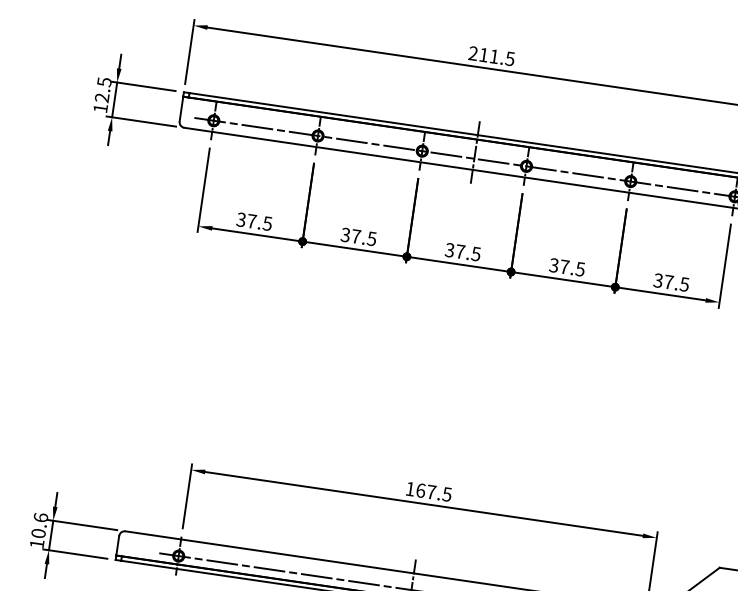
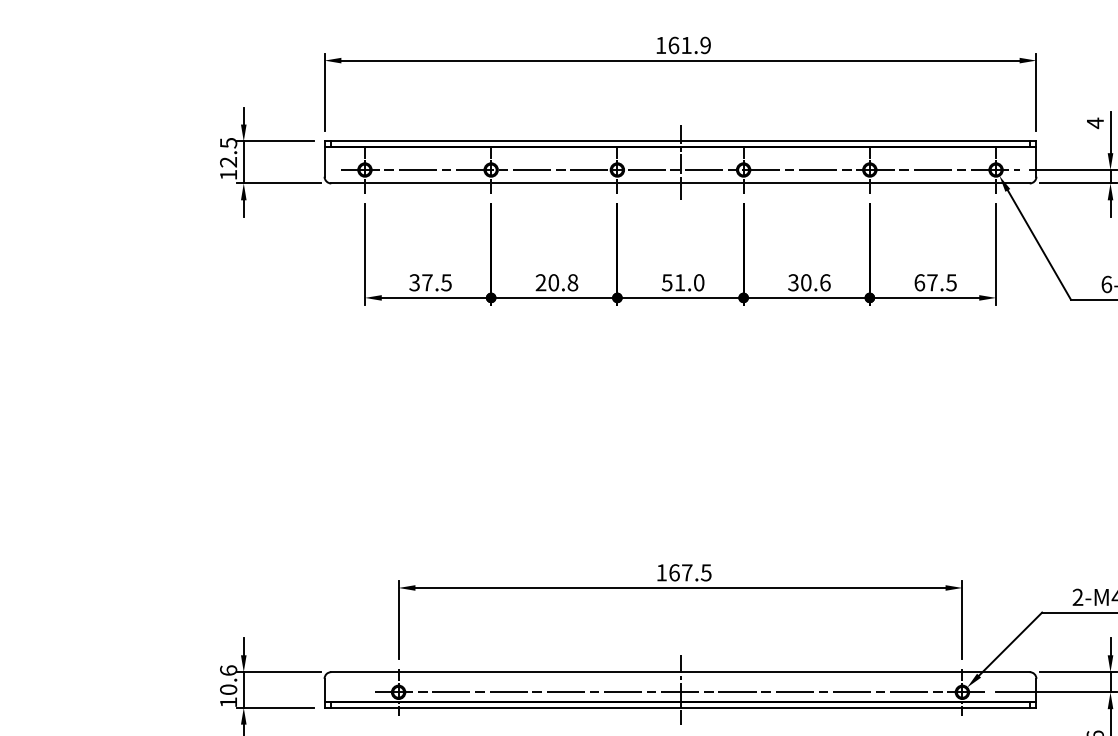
text: (491, 56) -> (682, 45), 211.5 -> 161.9
text: (358, 236) -> (556, 282), 37.5 -> 20.8
text: (463, 252) -> (683, 282), 37.5 -> 51.0
text: (572, 267) -> (815, 282), 37.5 -> 30.6
text: (658, 280) -> (919, 282), 37.5 -> 67.5

